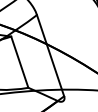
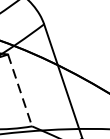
line: (19, 62) -> (19, 90), solid -> dashed

